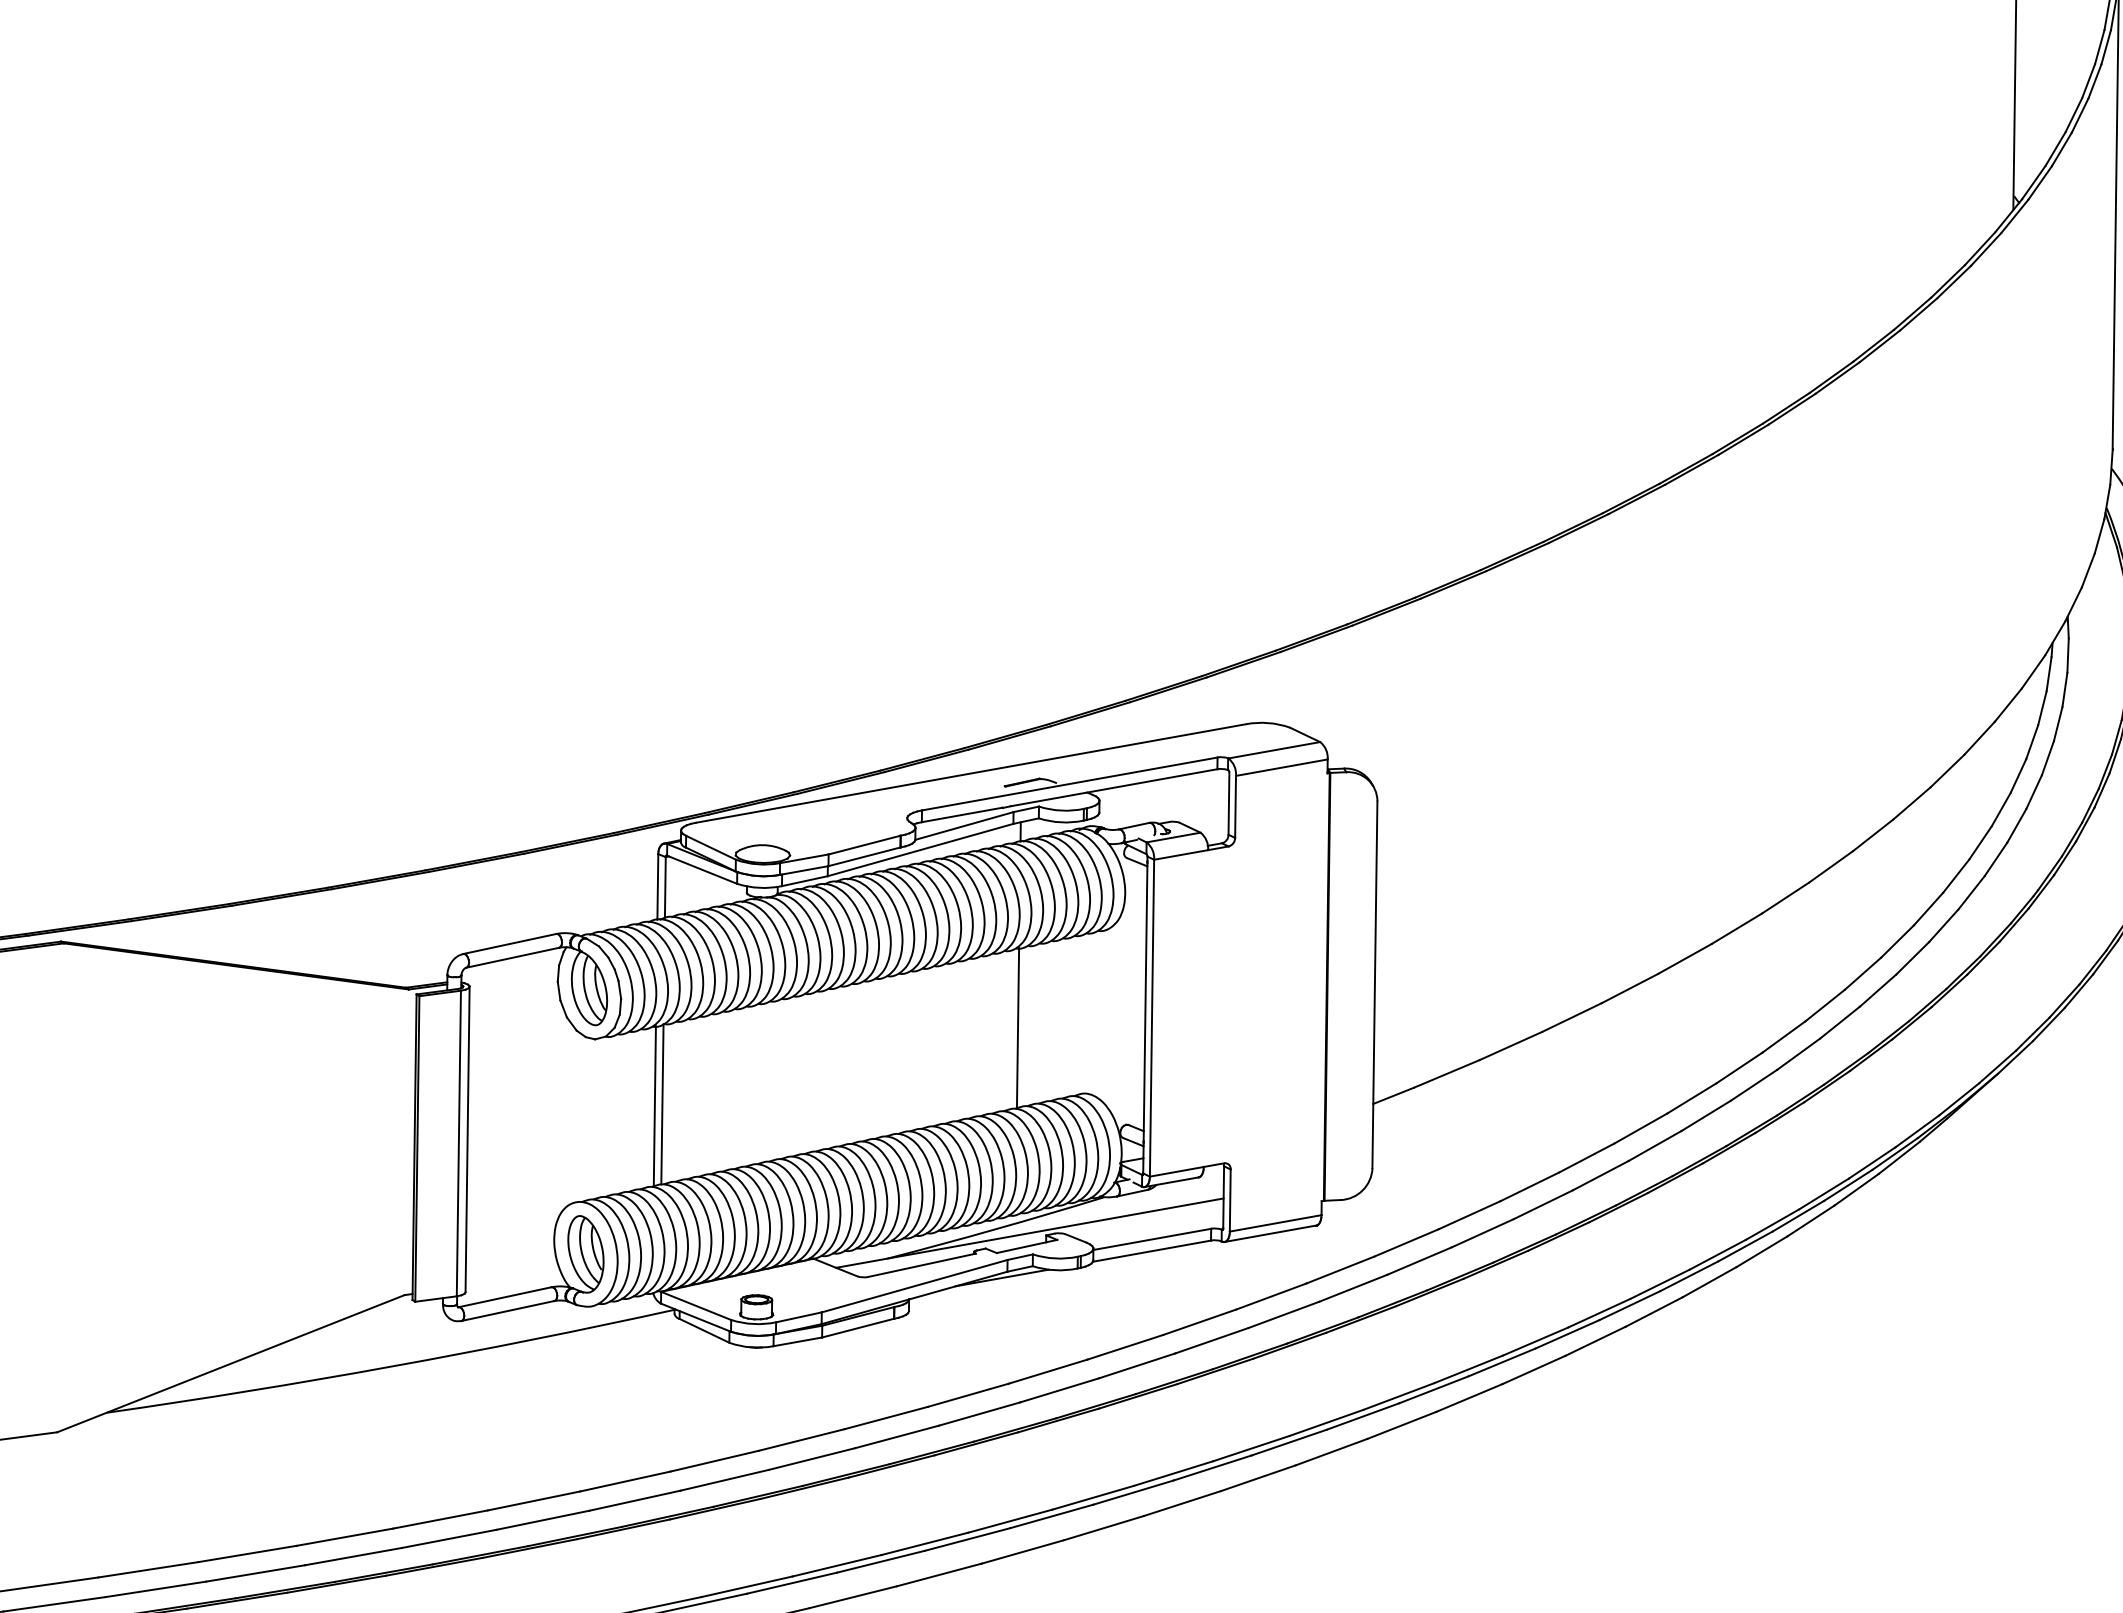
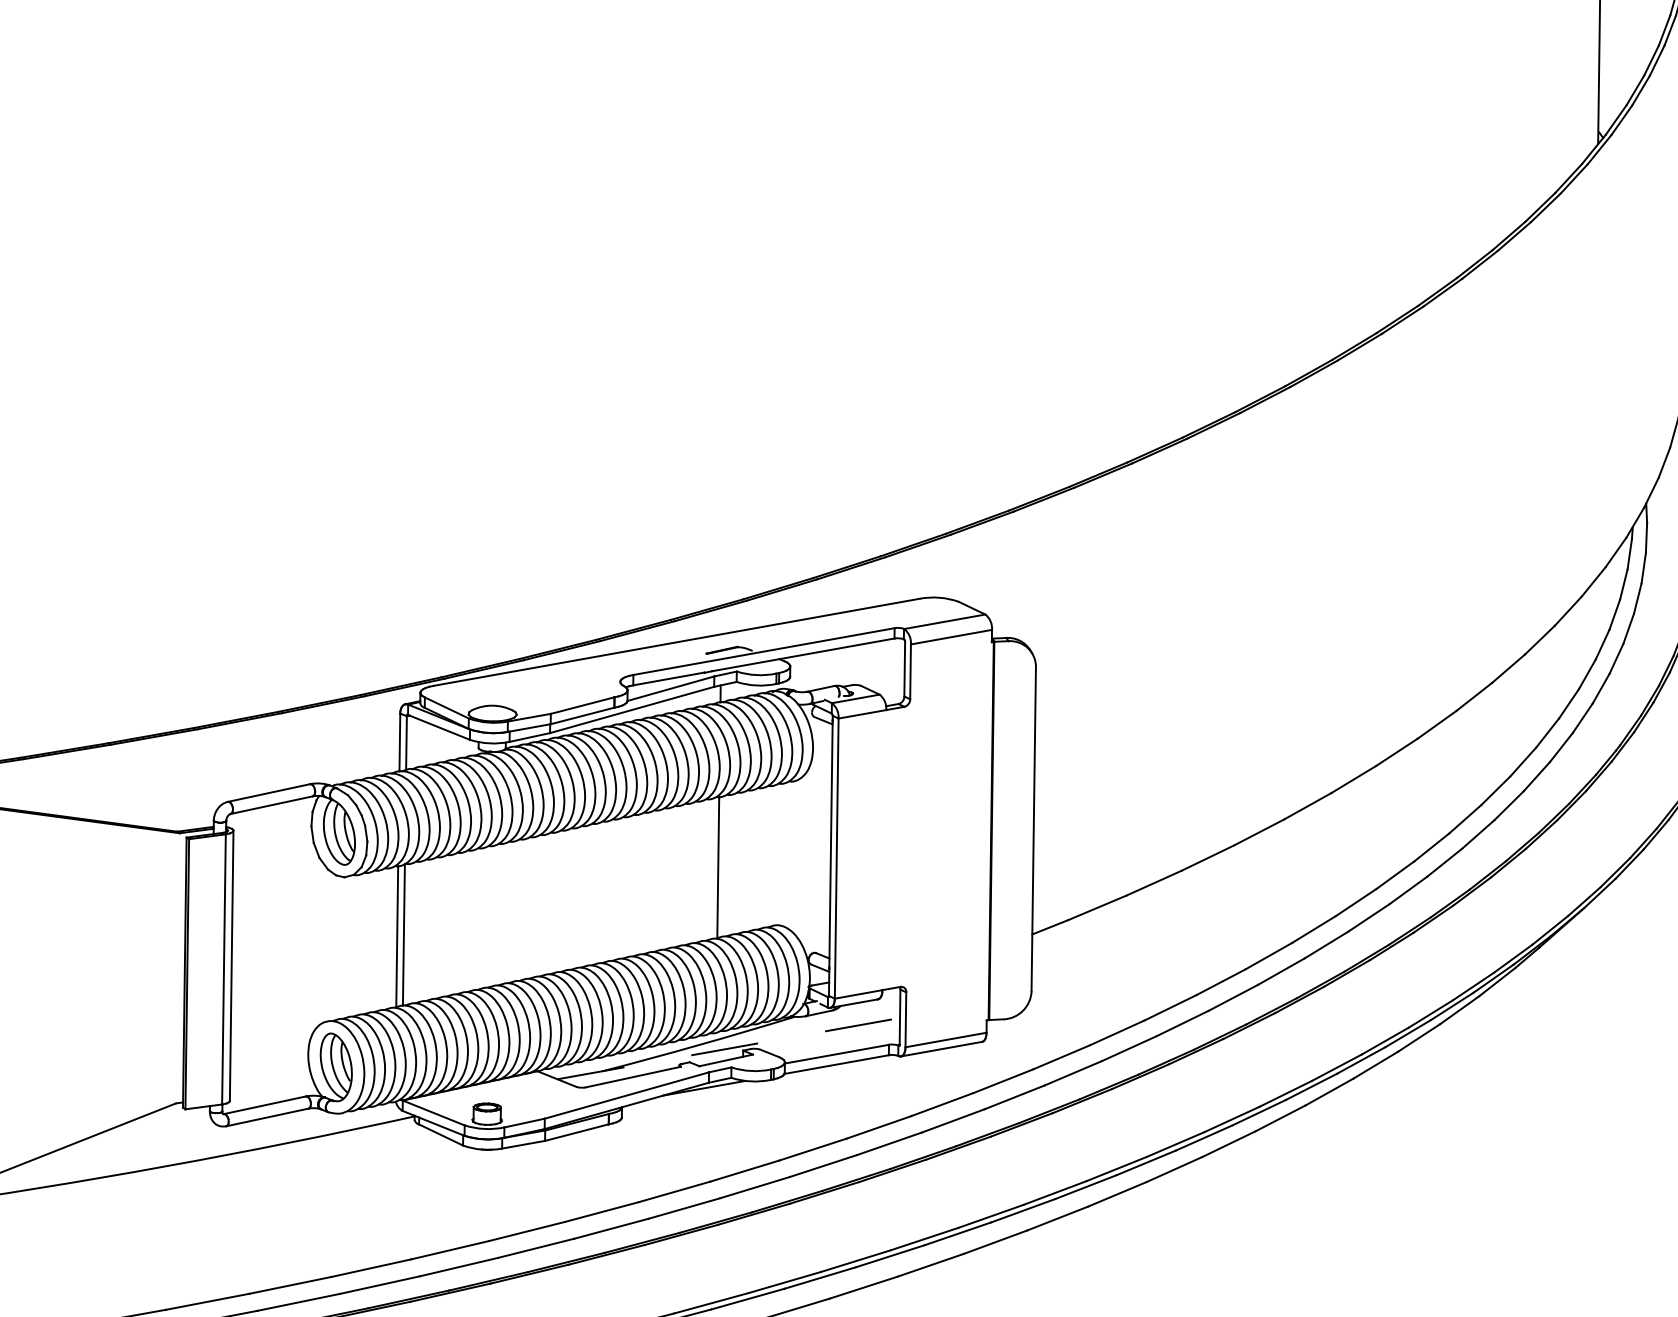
line: (1029, 1233) -> (728, 1048), solid -> dashed

